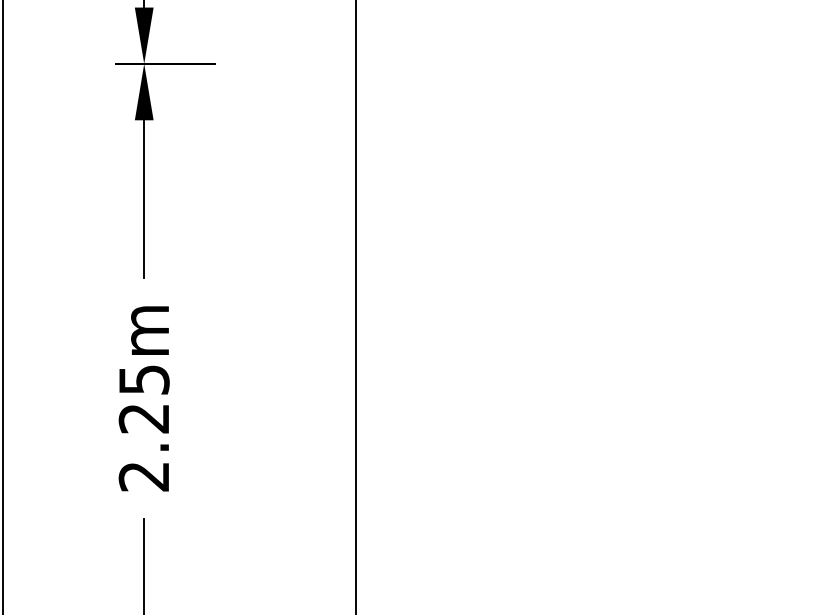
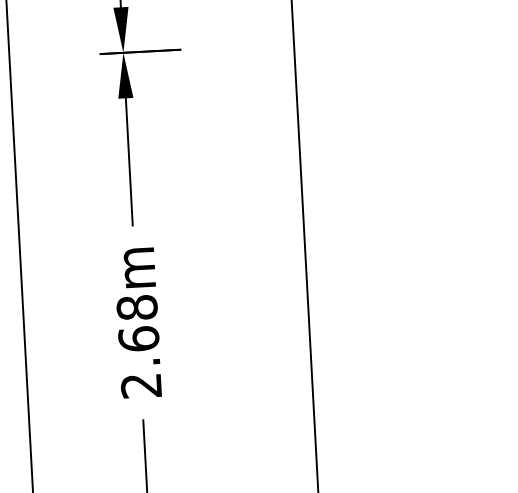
text: (143, 398) -> (137, 322), 2.25m -> 2.68m

